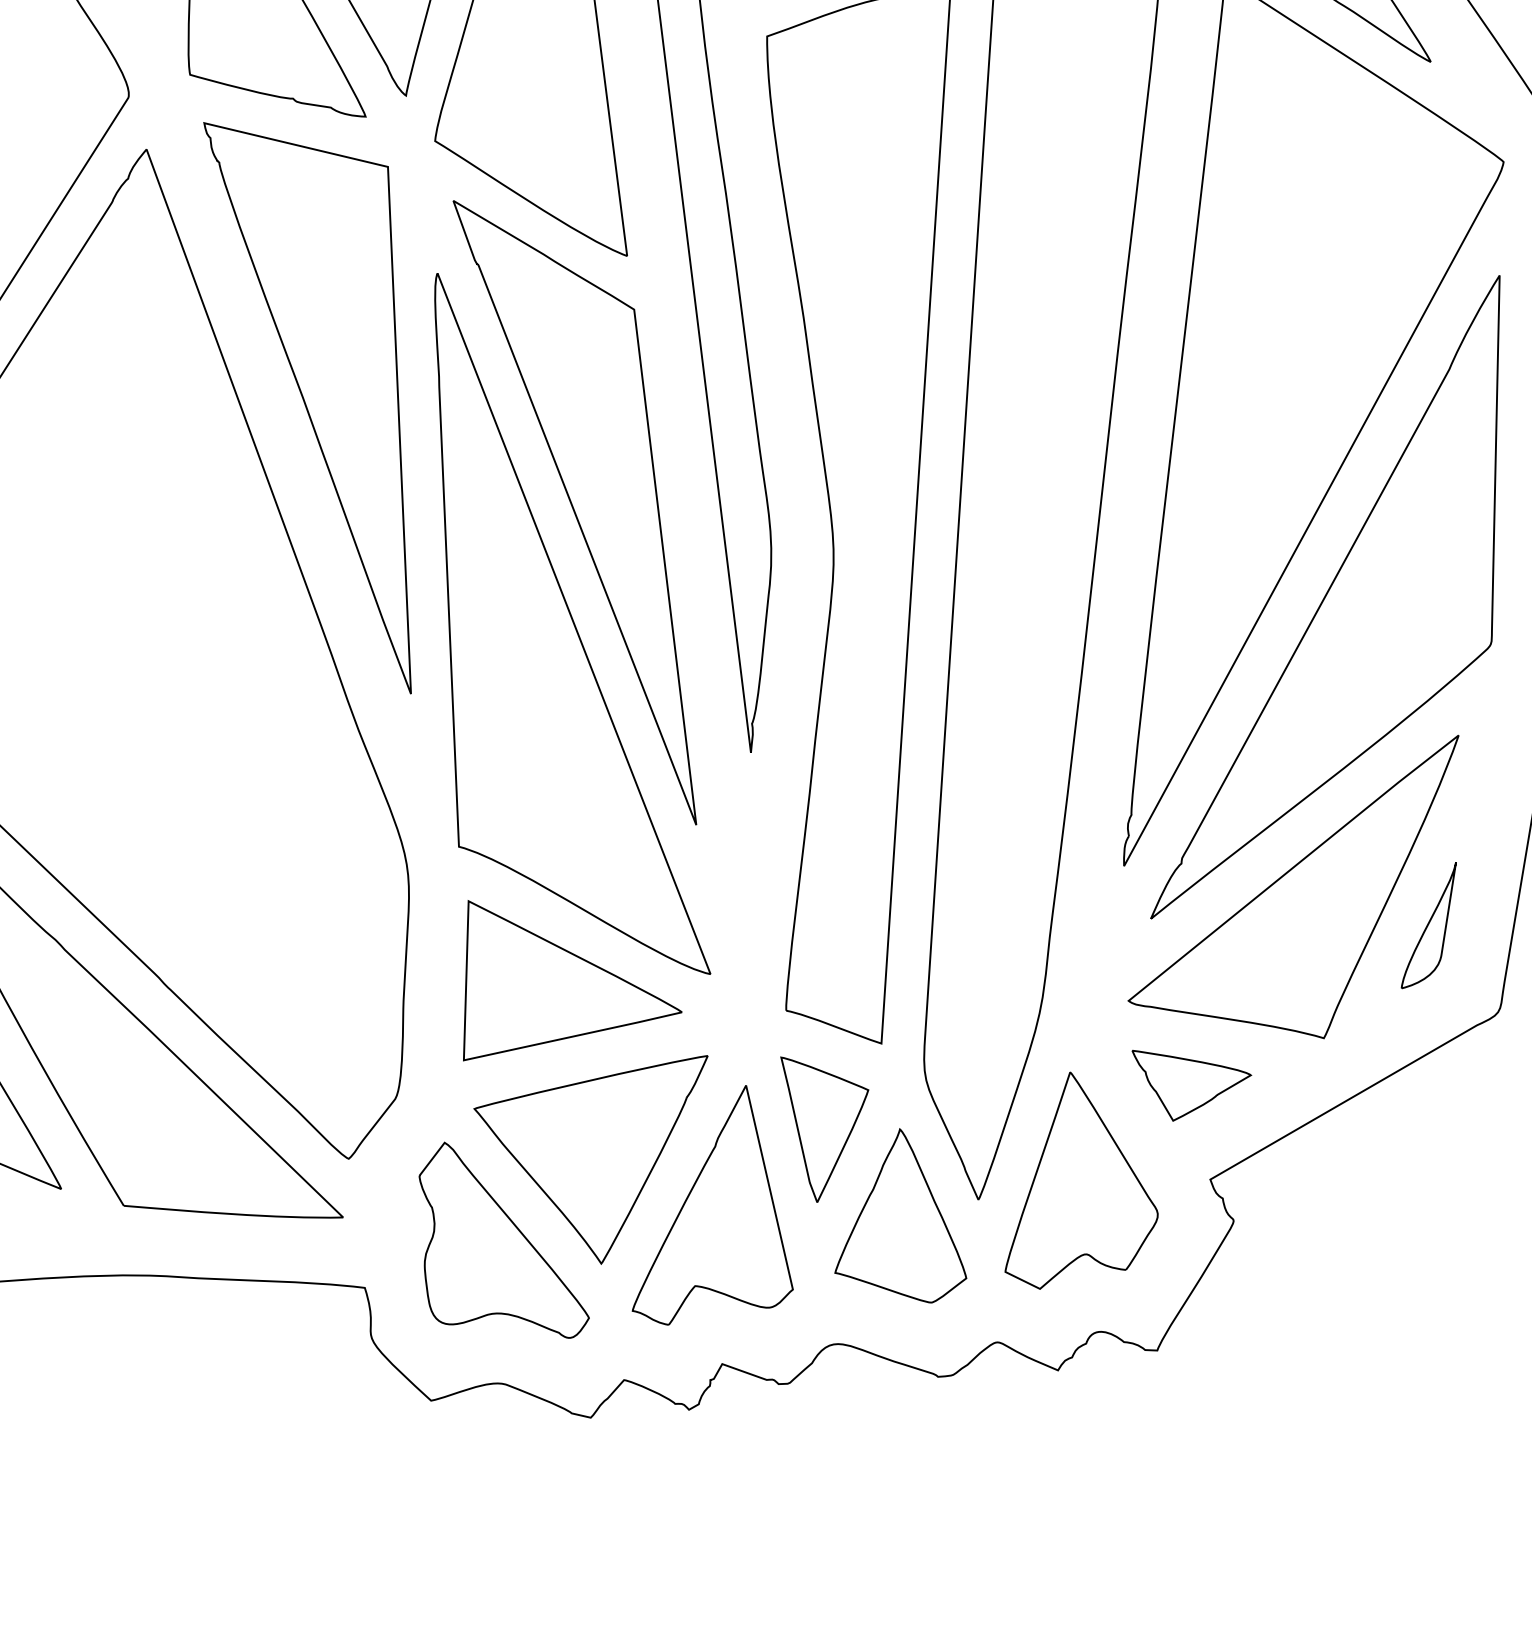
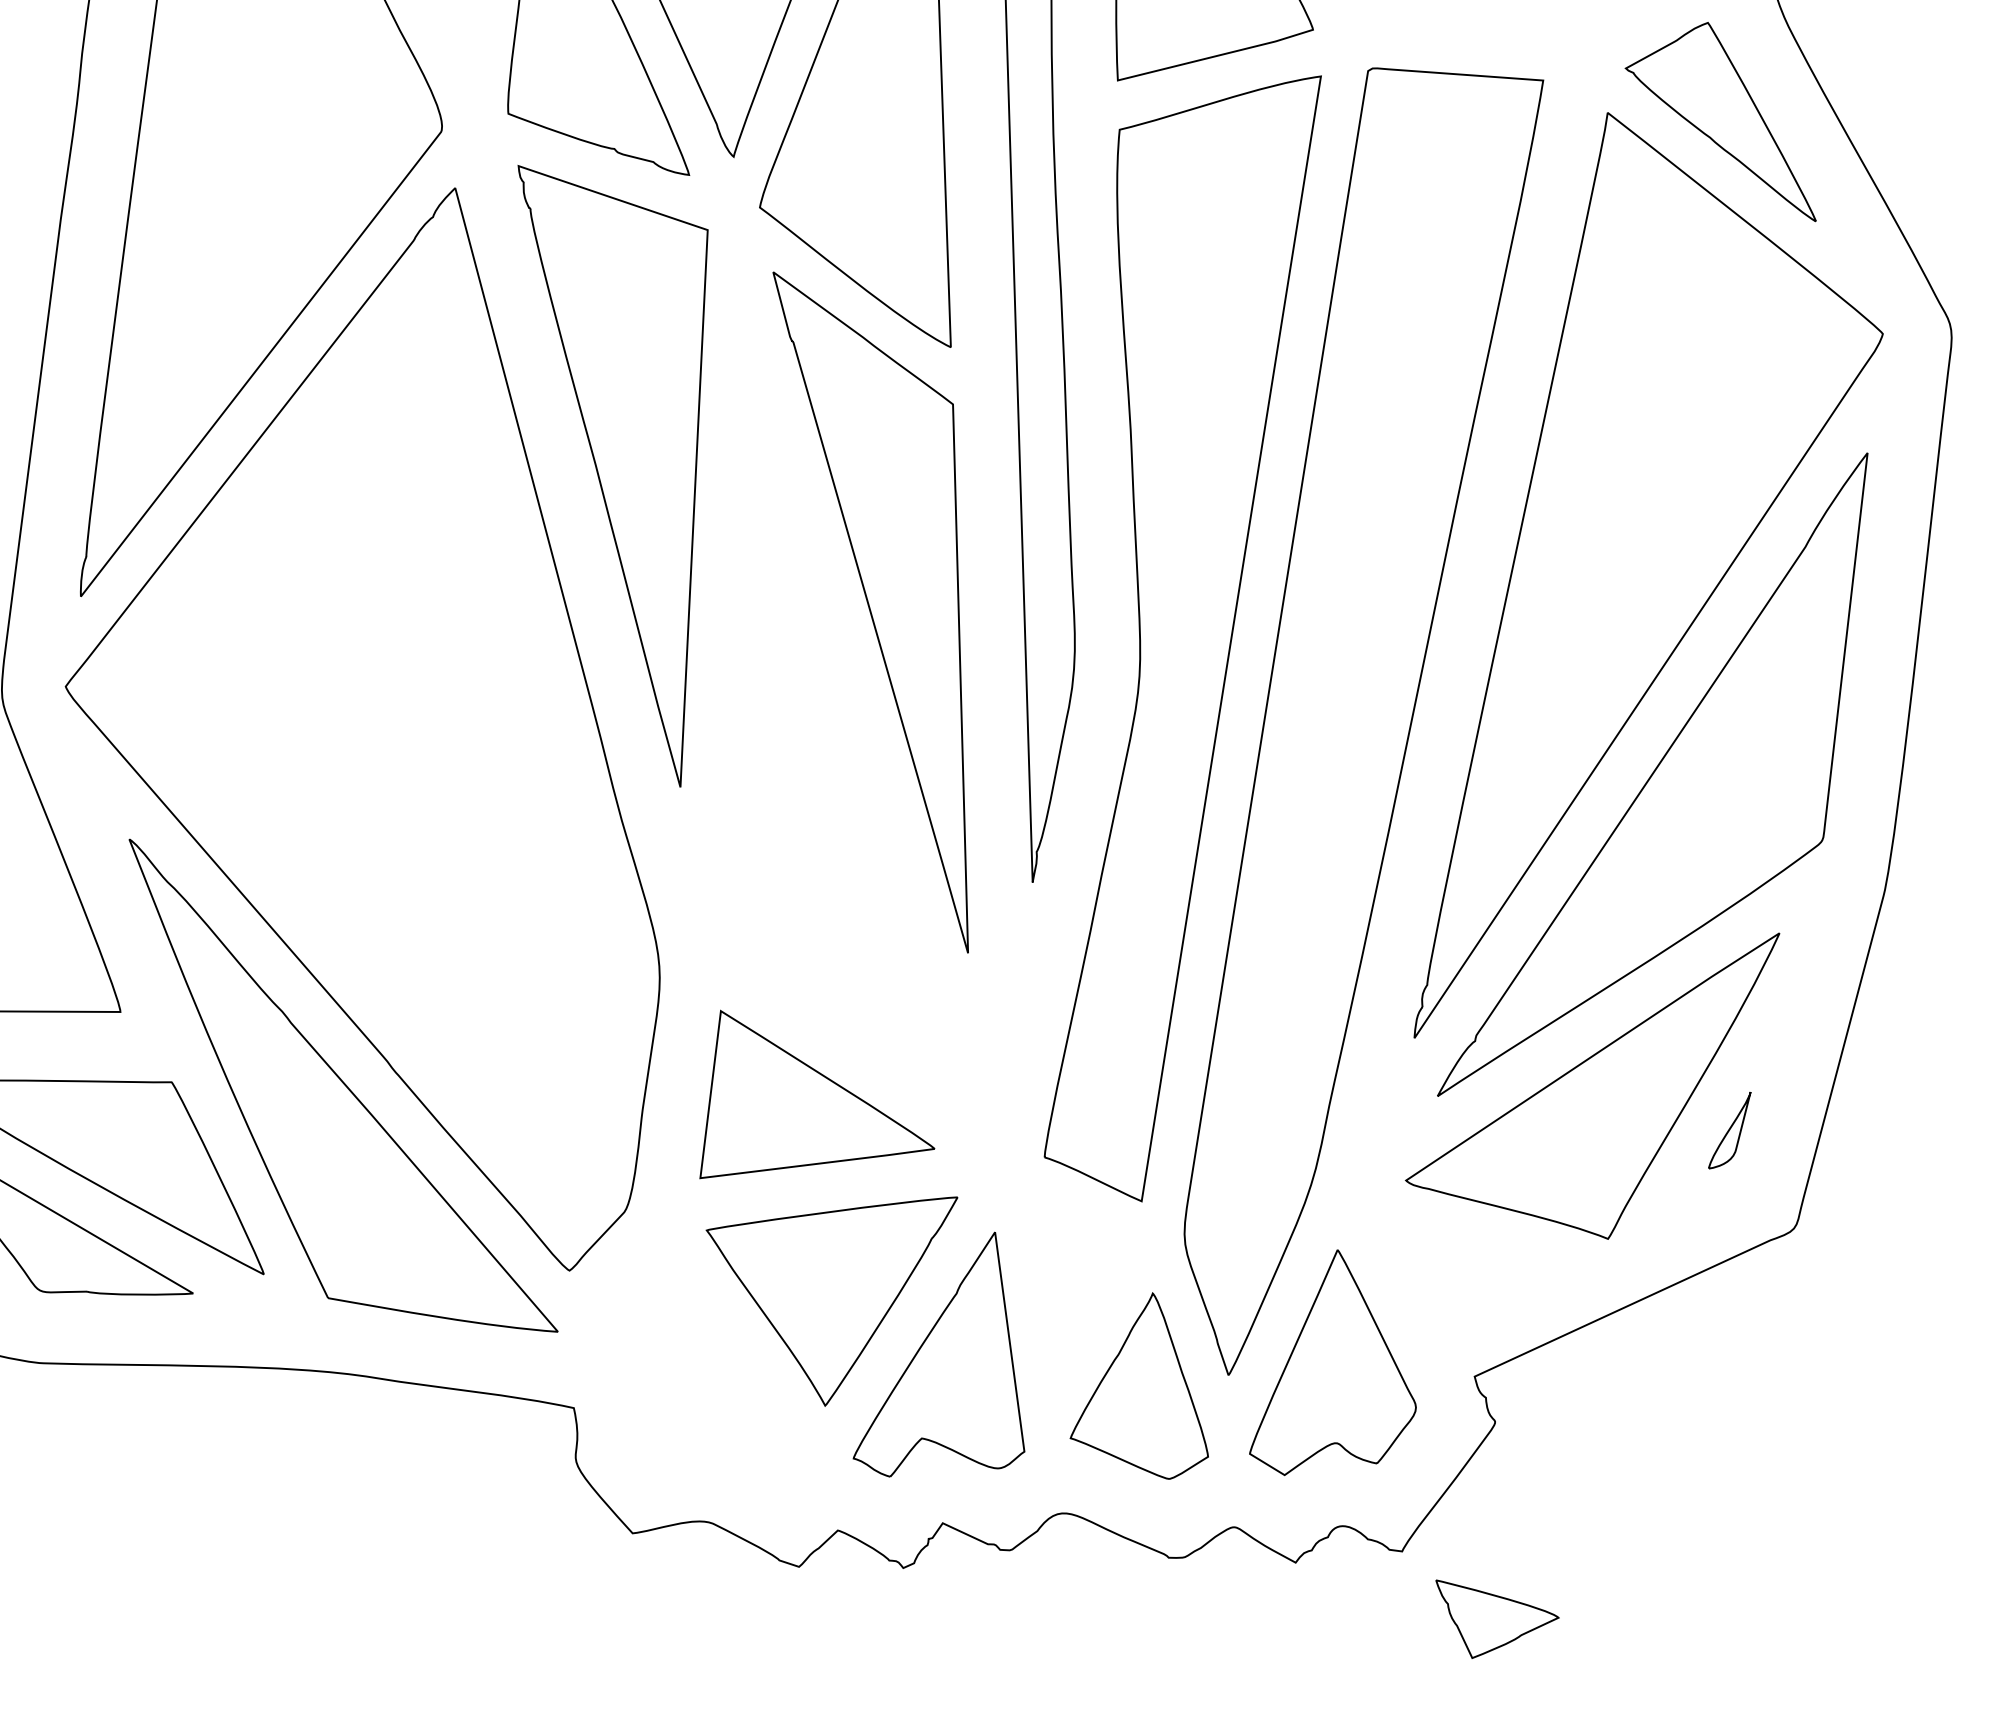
part: (558, 625) -> (842, 729), removed
part: (1428, 925) -> (1729, 1130), size x0.6
part: (1193, 1081) -> (1497, 1618), moved
part: (829, 1126) -> (1078, 1283), removed
part: (501, 1240) -> (722, 1371), removed

